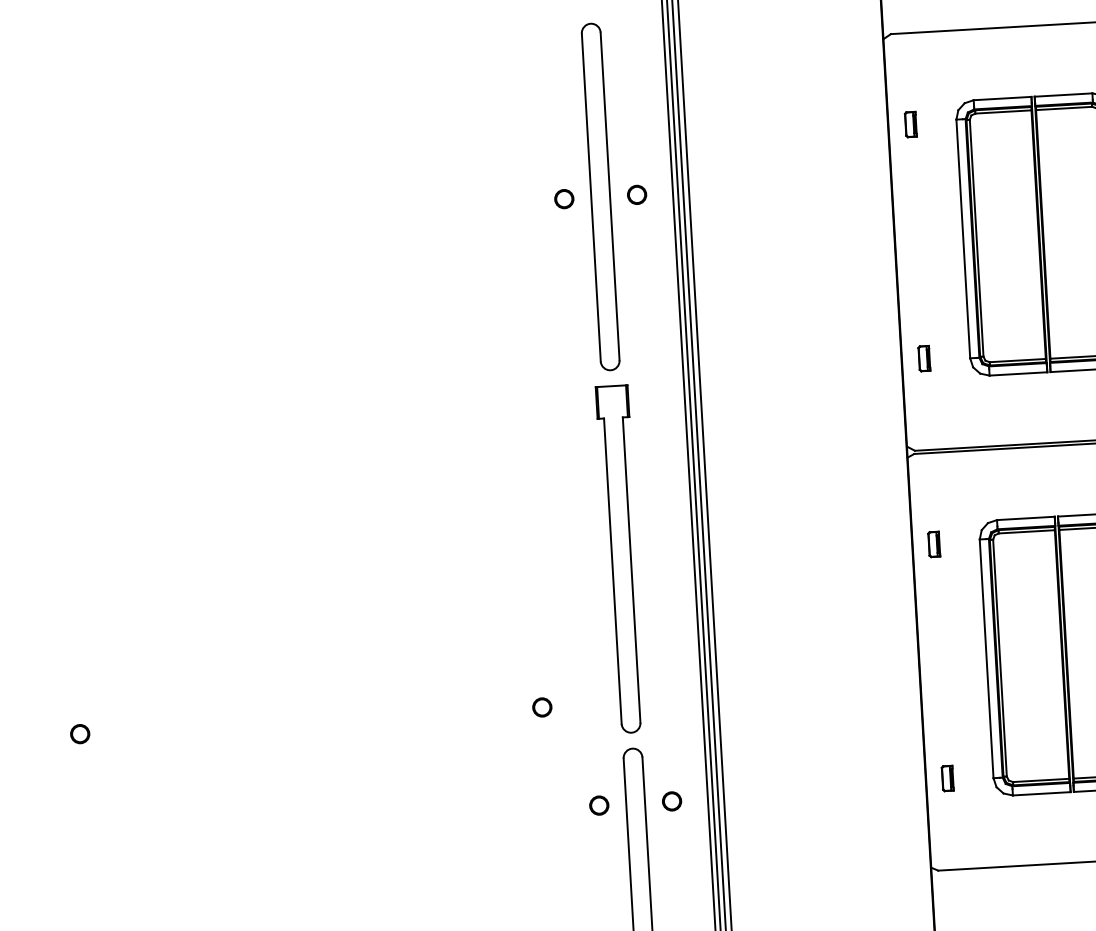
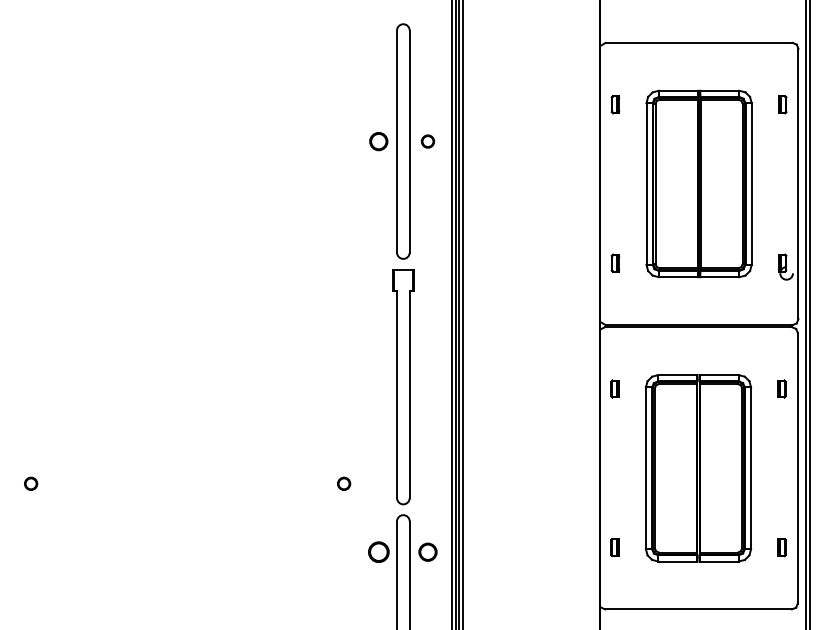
circle: (563, 199) -> (378, 141), size x1.4
part: (671, 801) -> (427, 552), size x1.4
circle: (598, 805) -> (378, 552), size x1.6

